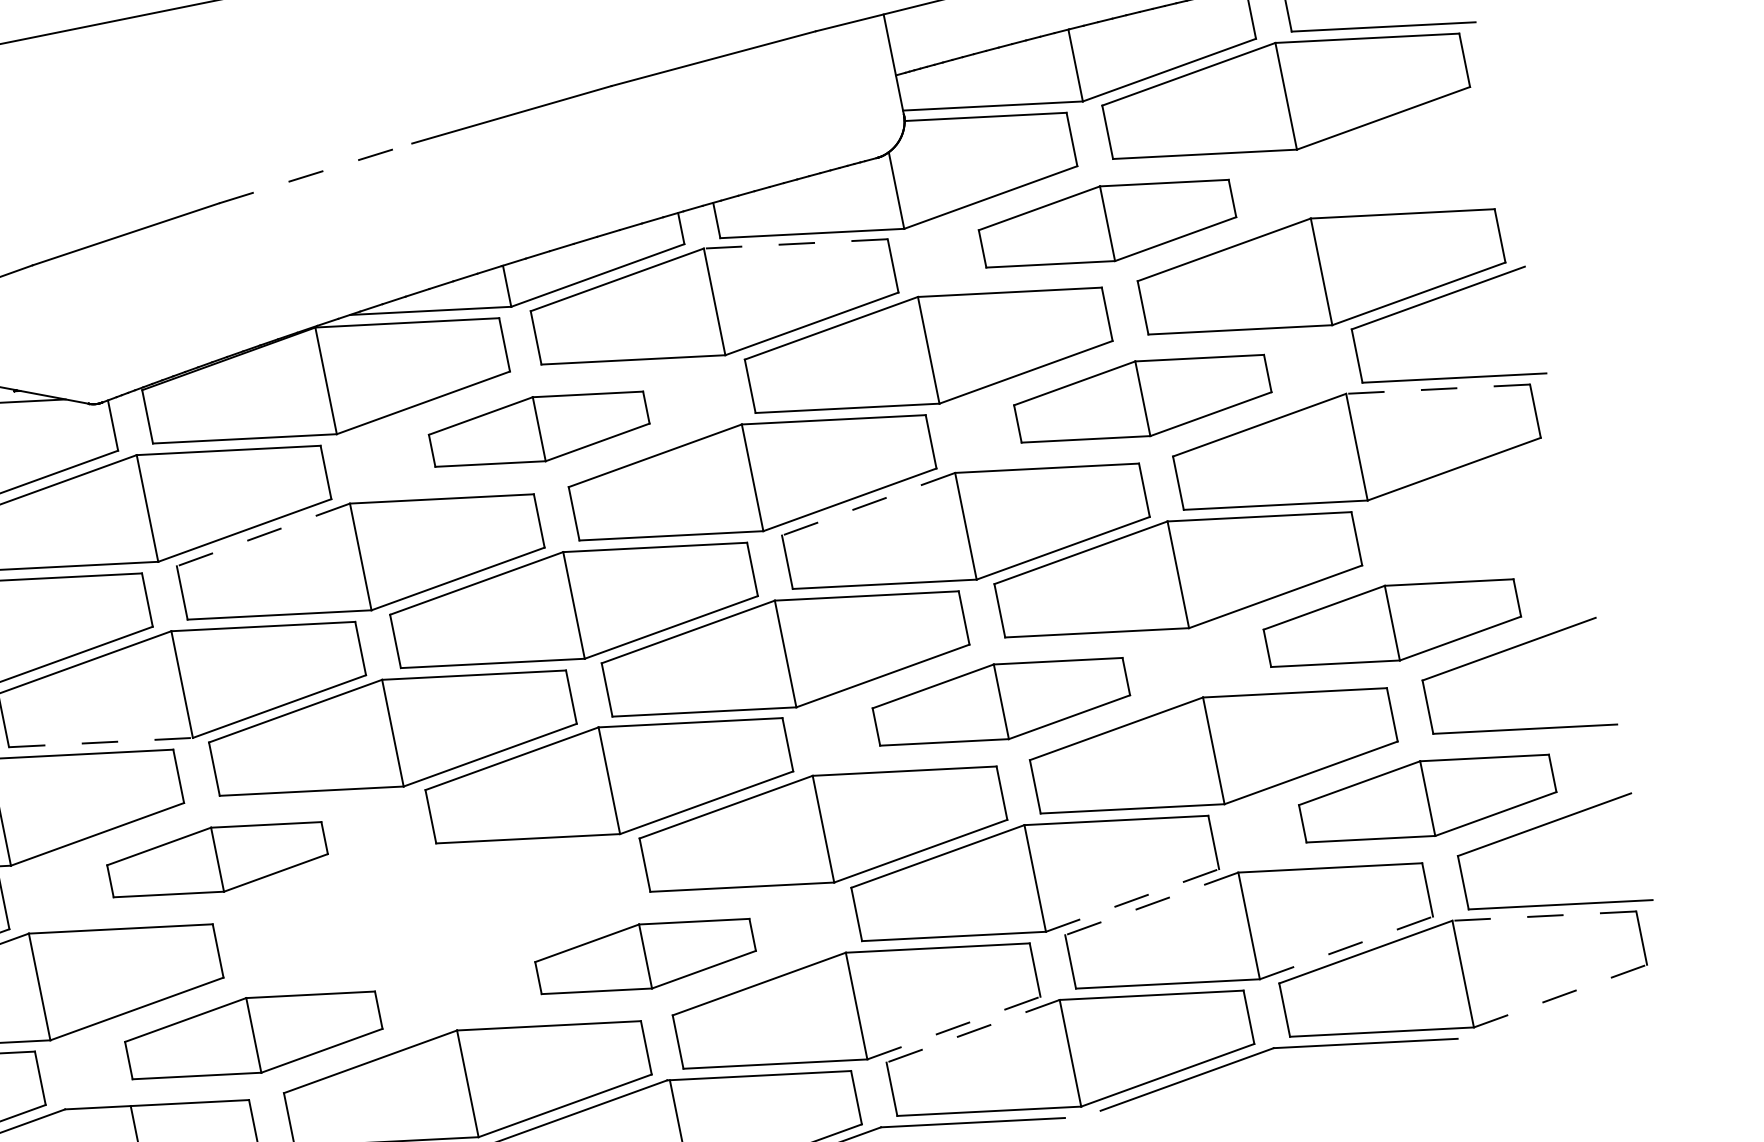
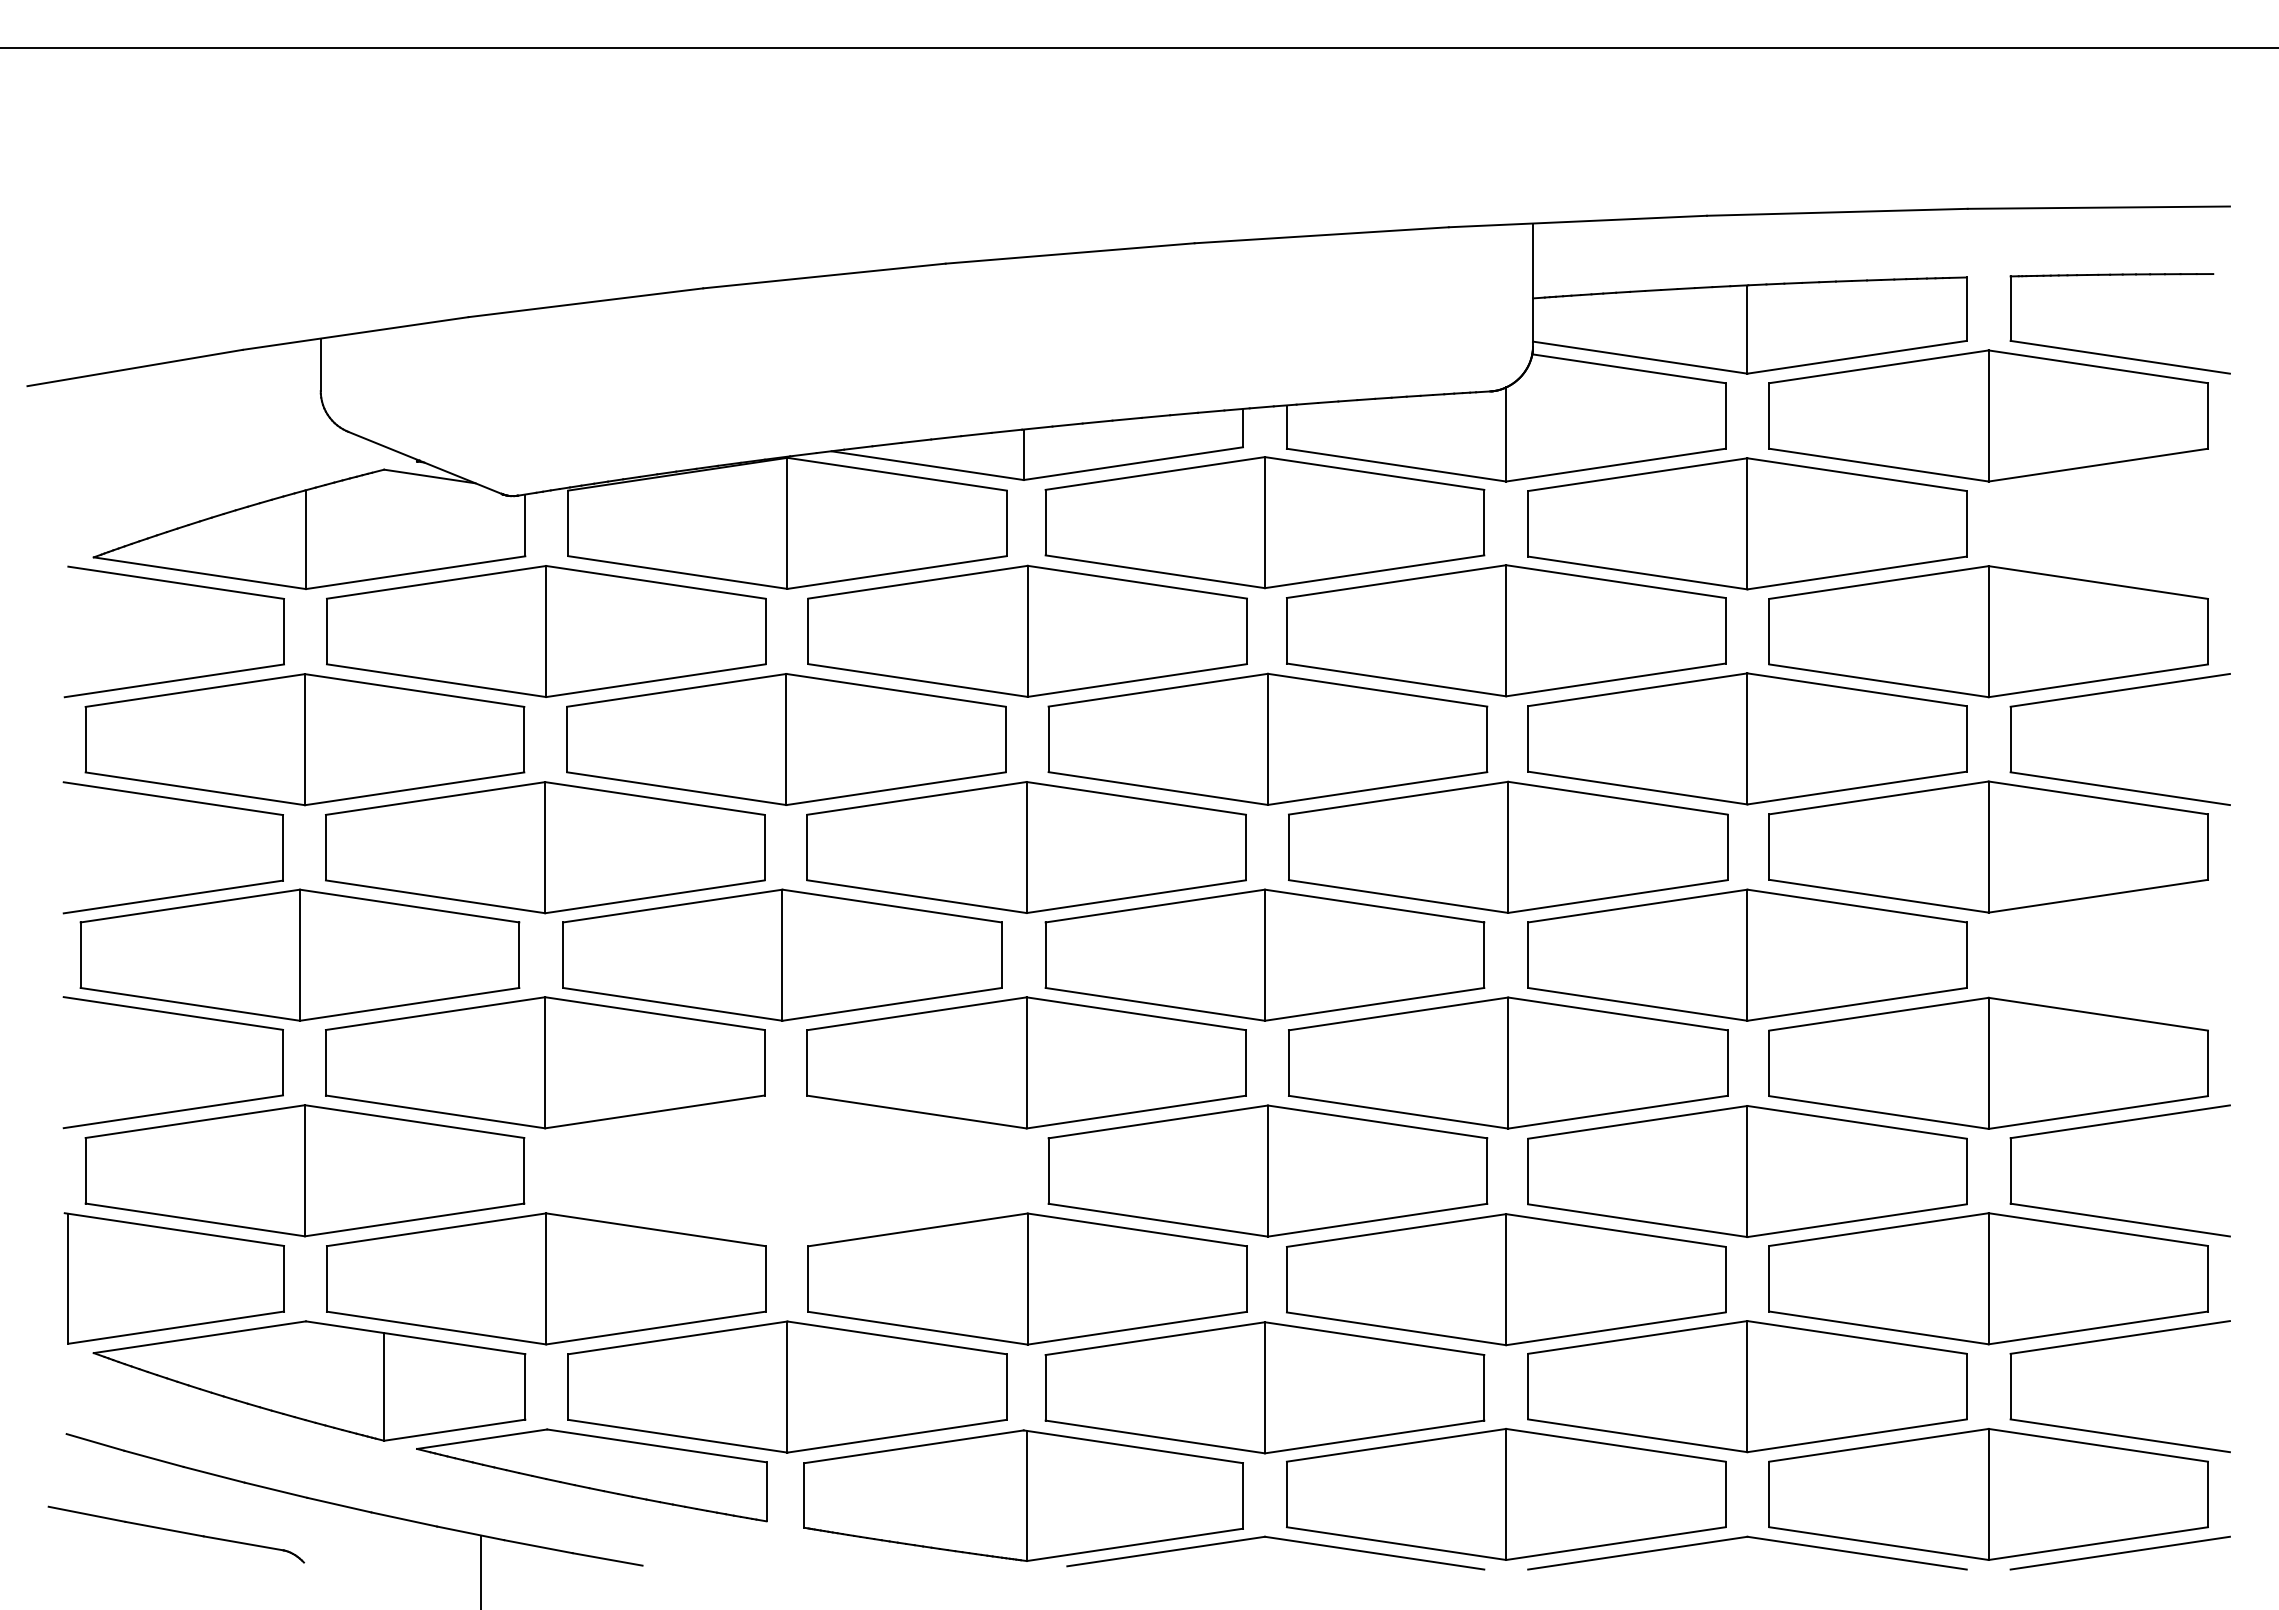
line: (315, 173) -> (824, 276), dashed -> solid
part: (1107, 223) -> (1747, 523), size x1.43
line: (795, 243) -> (1374, 473), dashed -> solid
line: (1438, 388) -> (2098, 797), dashed -> solid
part: (1142, 398) -> (1747, 738), size x1.43
part: (539, 428) -> (1027, 630), size x1.67
line: (868, 504) -> (1398, 798), dashed -> solid
line: (263, 535) -> (676, 690), dashed -> solid
part: (1392, 622) -> (1988, 1062), size x1.43
part: (1001, 701) -> (1508, 1062), size x1.43
line: (100, 742) -> (435, 896), dashed -> solid
part: (1427, 798) -> (1988, 1278), size x1.43
part: (217, 859) -> (545, 1062), size x1.67
line: (1132, 900) -> (1615, 1328), dashed -> solid
line: (1151, 903) -> (1637, 1337), dashed -> solid
line: (1544, 916) -> (2098, 1445), dashed -> solid
line: (1346, 947) -> (1857, 1435), dashed -> solid
part: (645, 956) -> (1027, 1278), size x1.67
line: (1560, 996) -> (2098, 1543), dashed -> solid
line: (1579, 999) -> (2119, 1552), added
line: (953, 1027) -> (1374, 1436), dashed -> solid
line: (973, 1031) -> (1396, 1445), dashed -> solid
part: (253, 1035) -> (546, 1278), size x1.43

